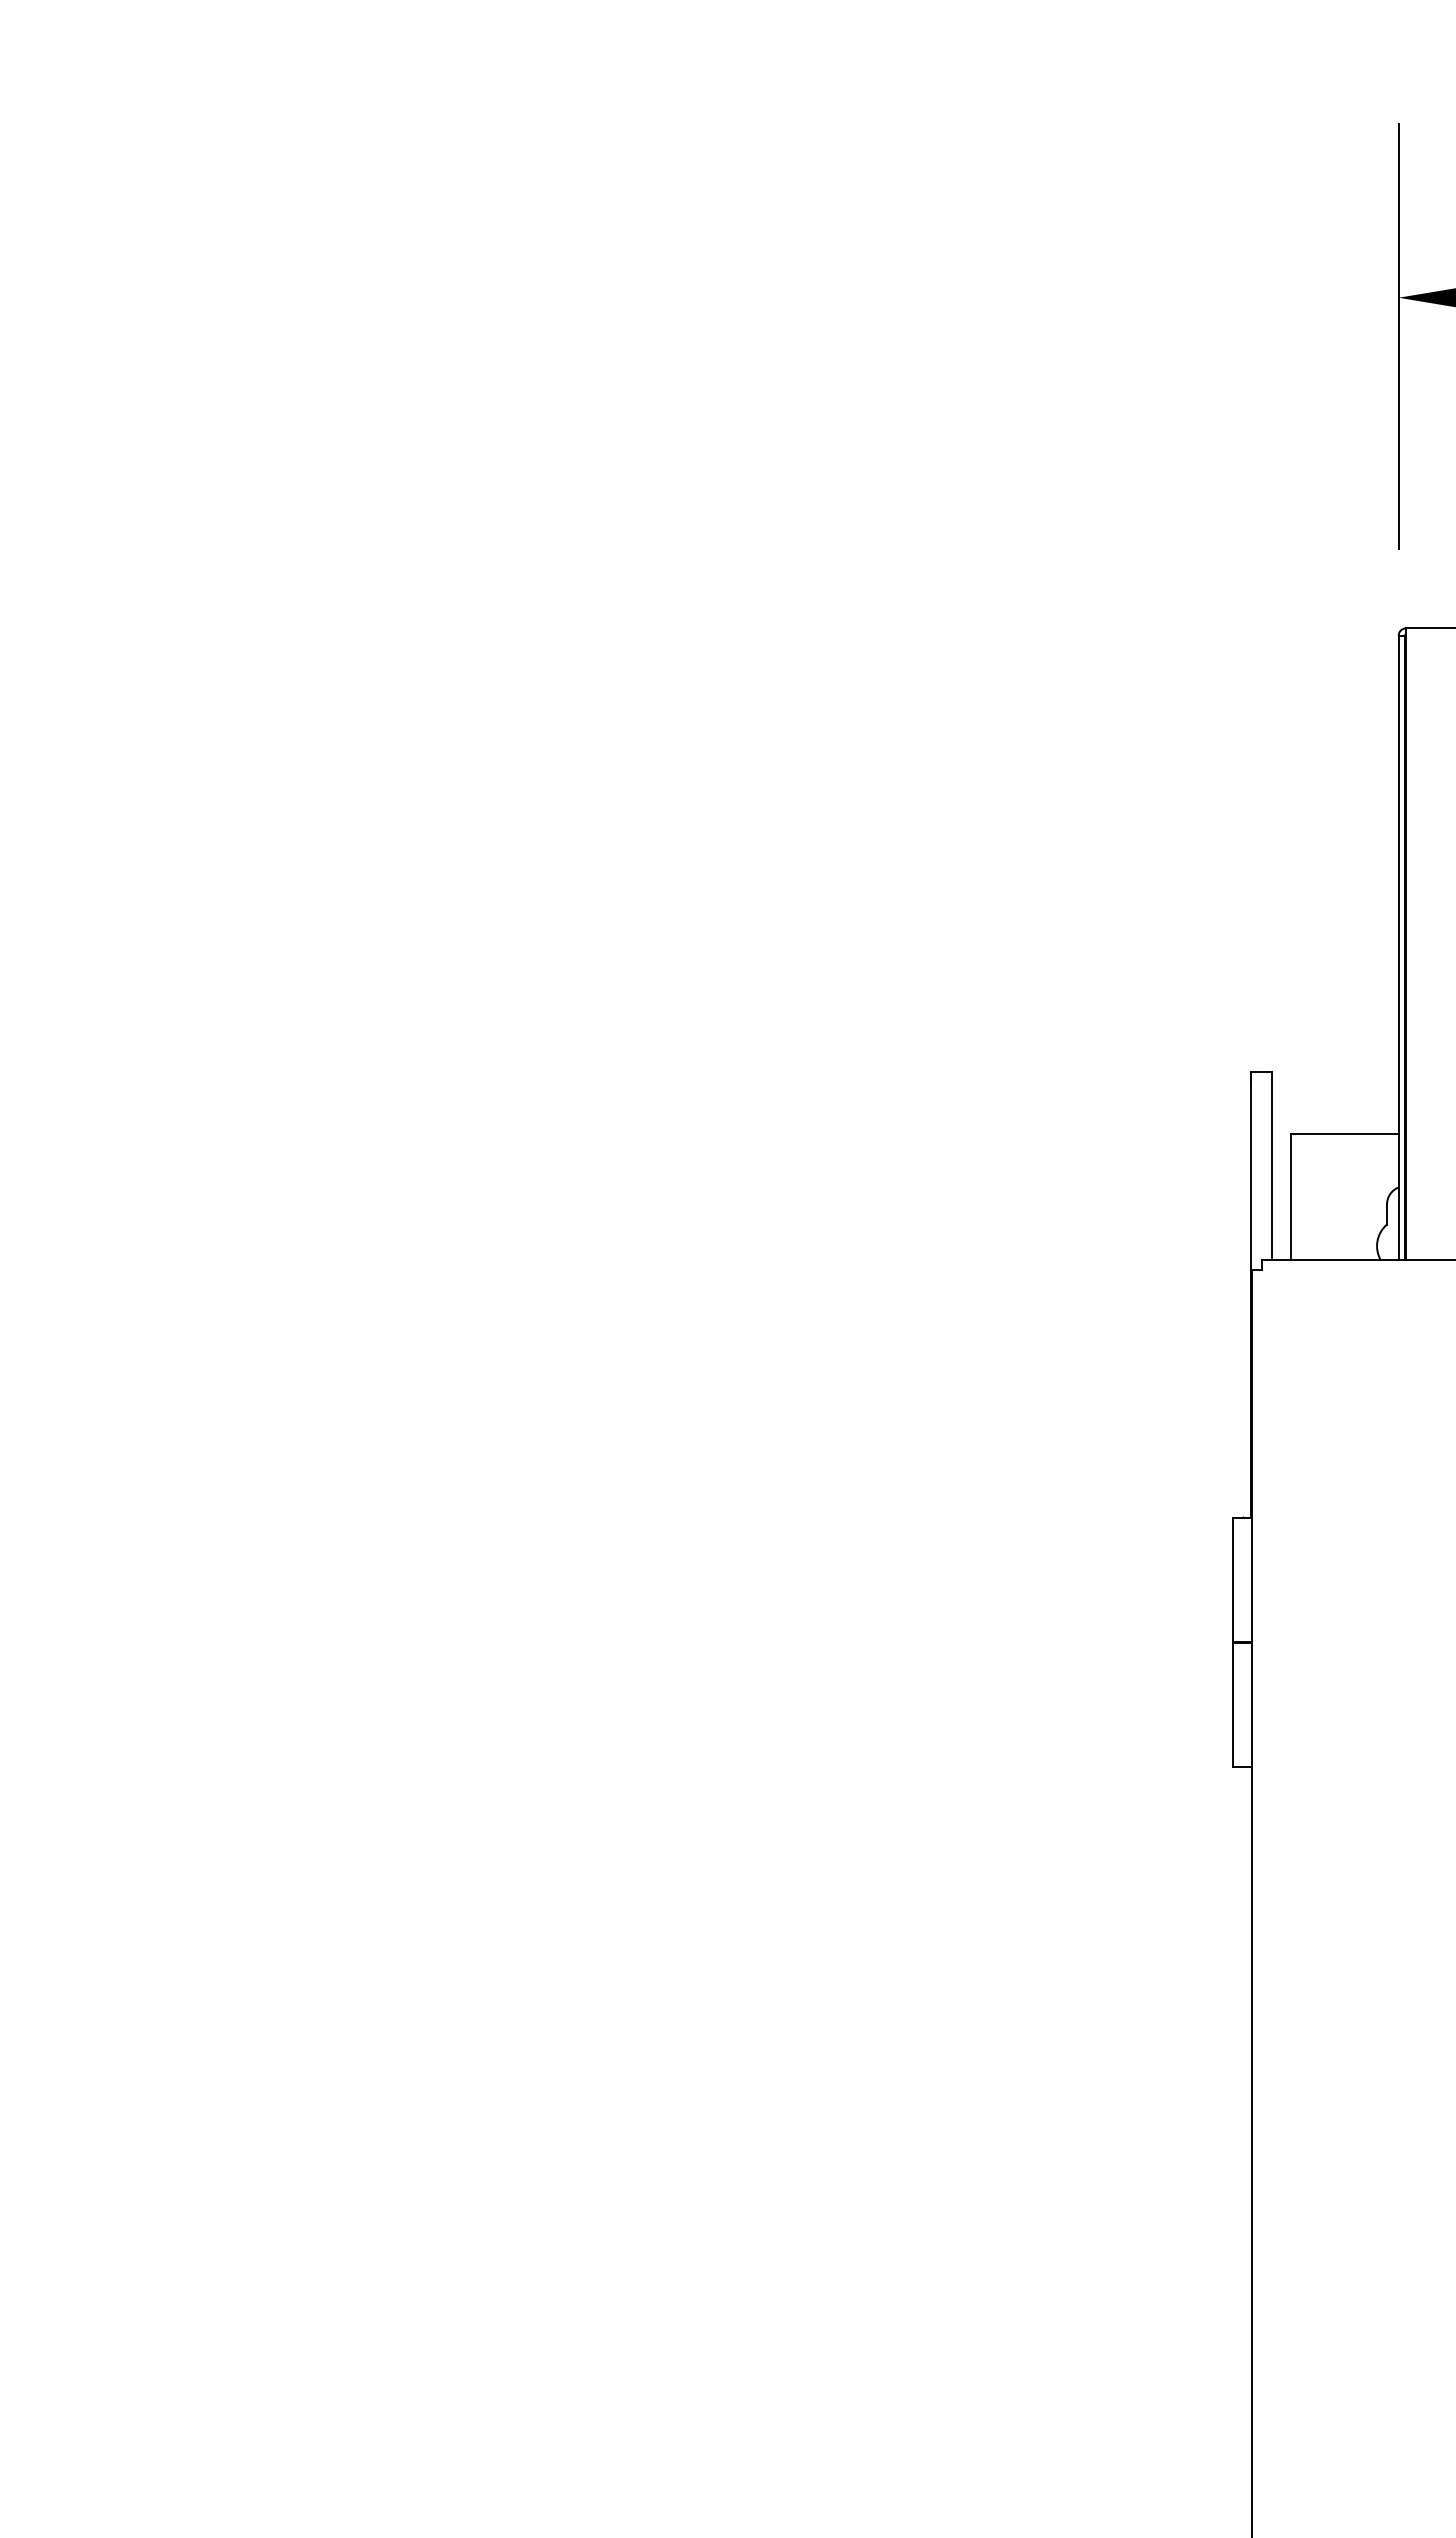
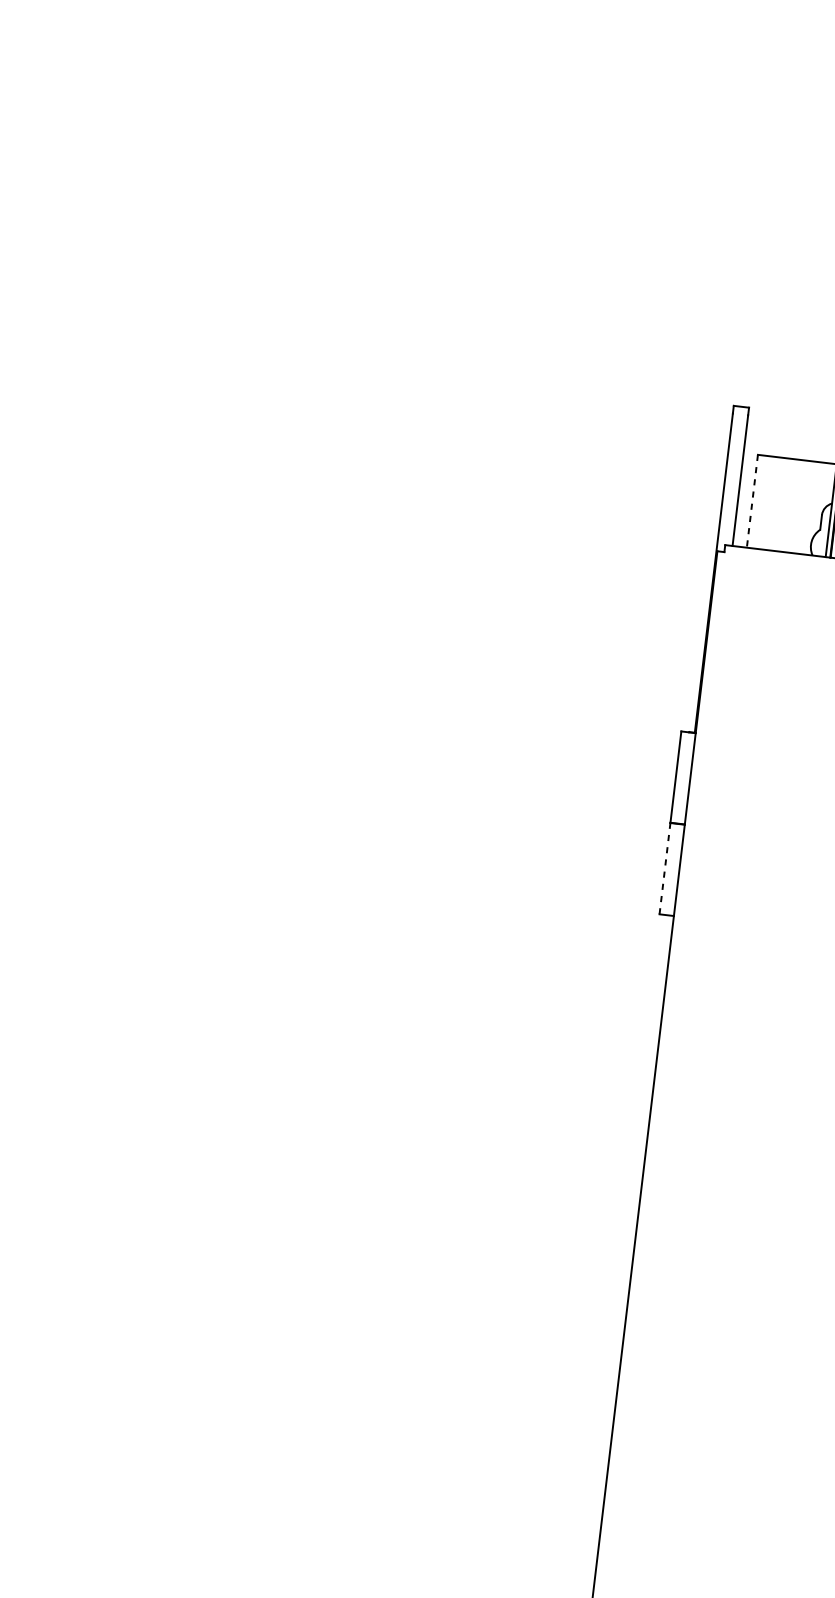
line: (1291, 1197) -> (752, 501), solid -> dashed
line: (1232, 1704) -> (664, 868), solid -> dashed

